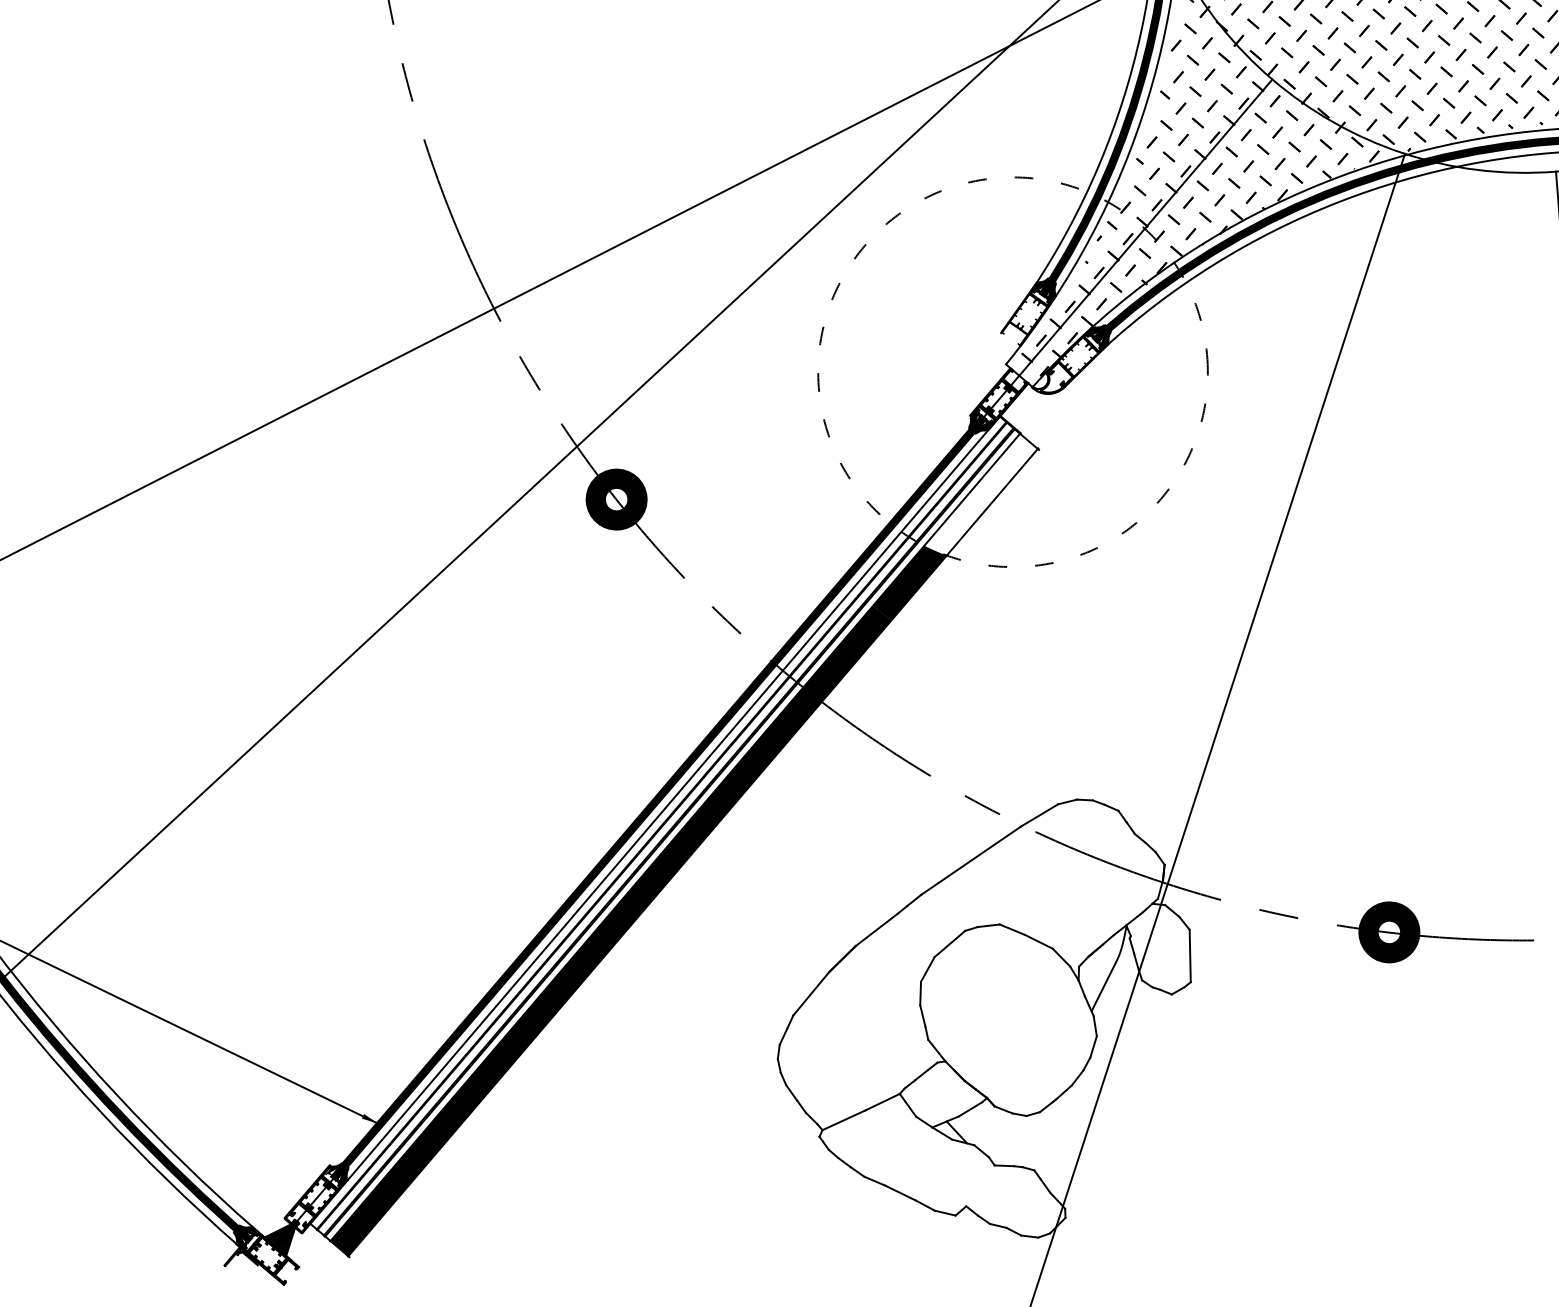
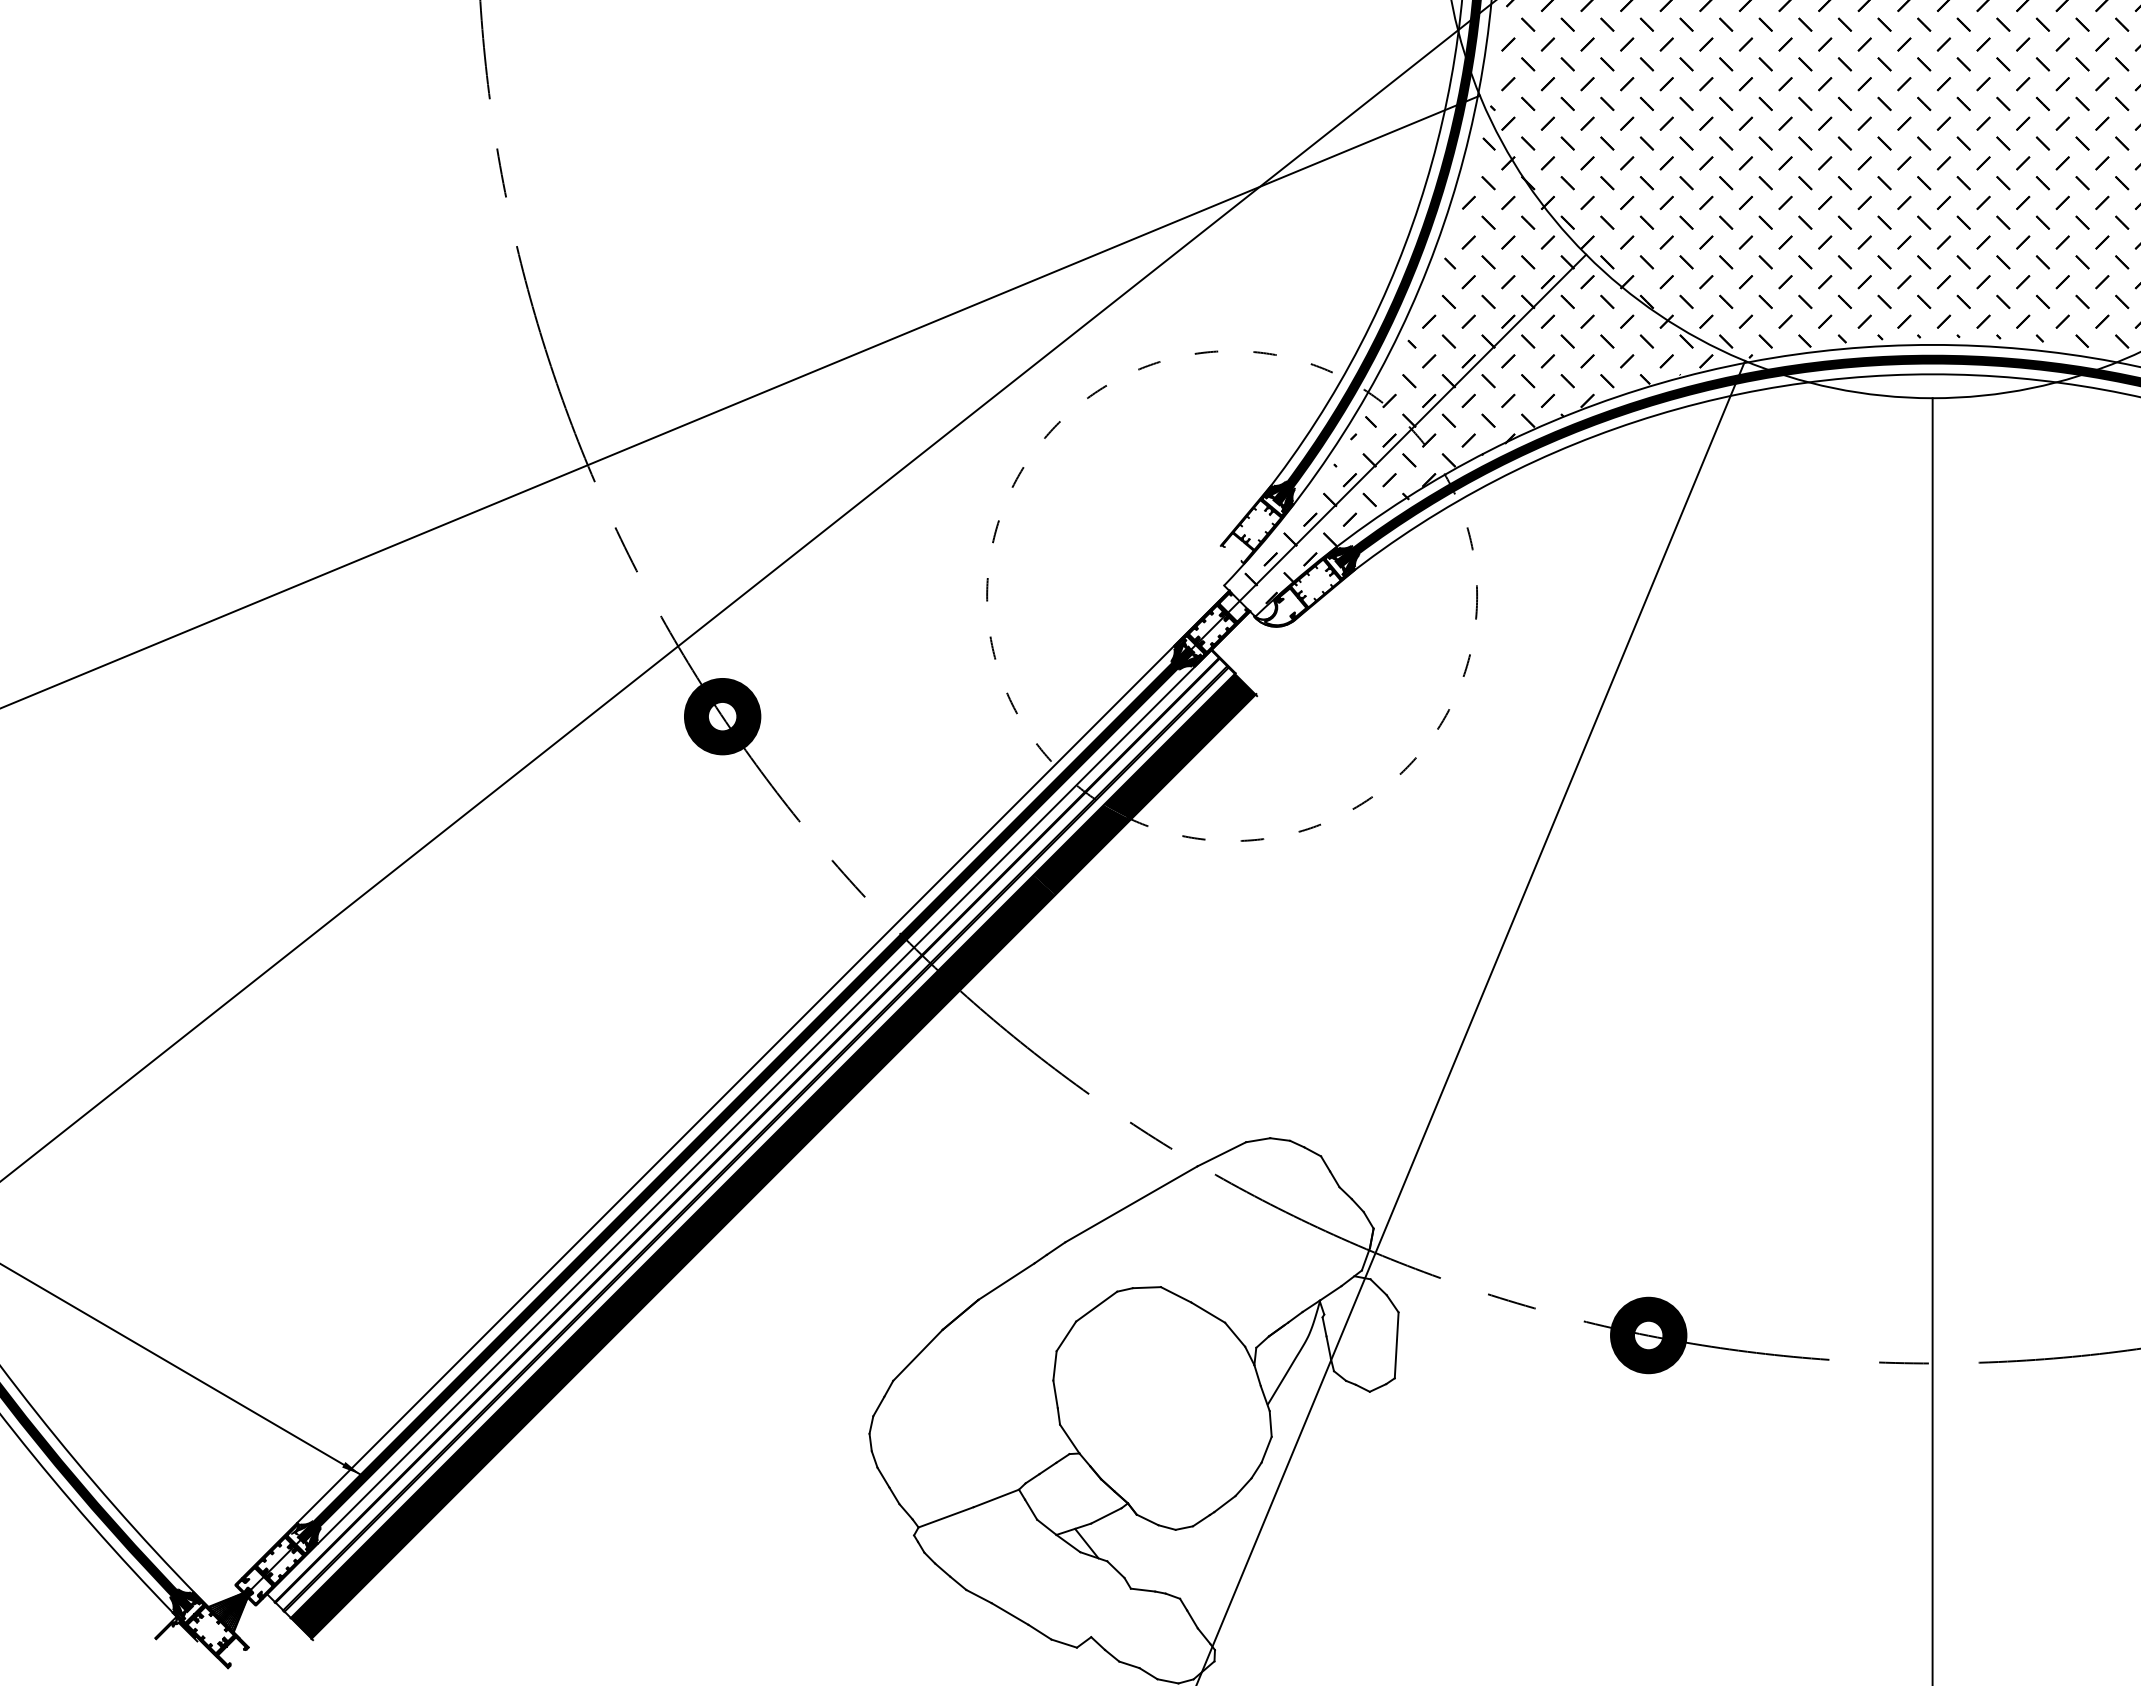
fill: (980, 494) -> (1179, 746), added
line: (670, 766) -> (763, 1056), added

